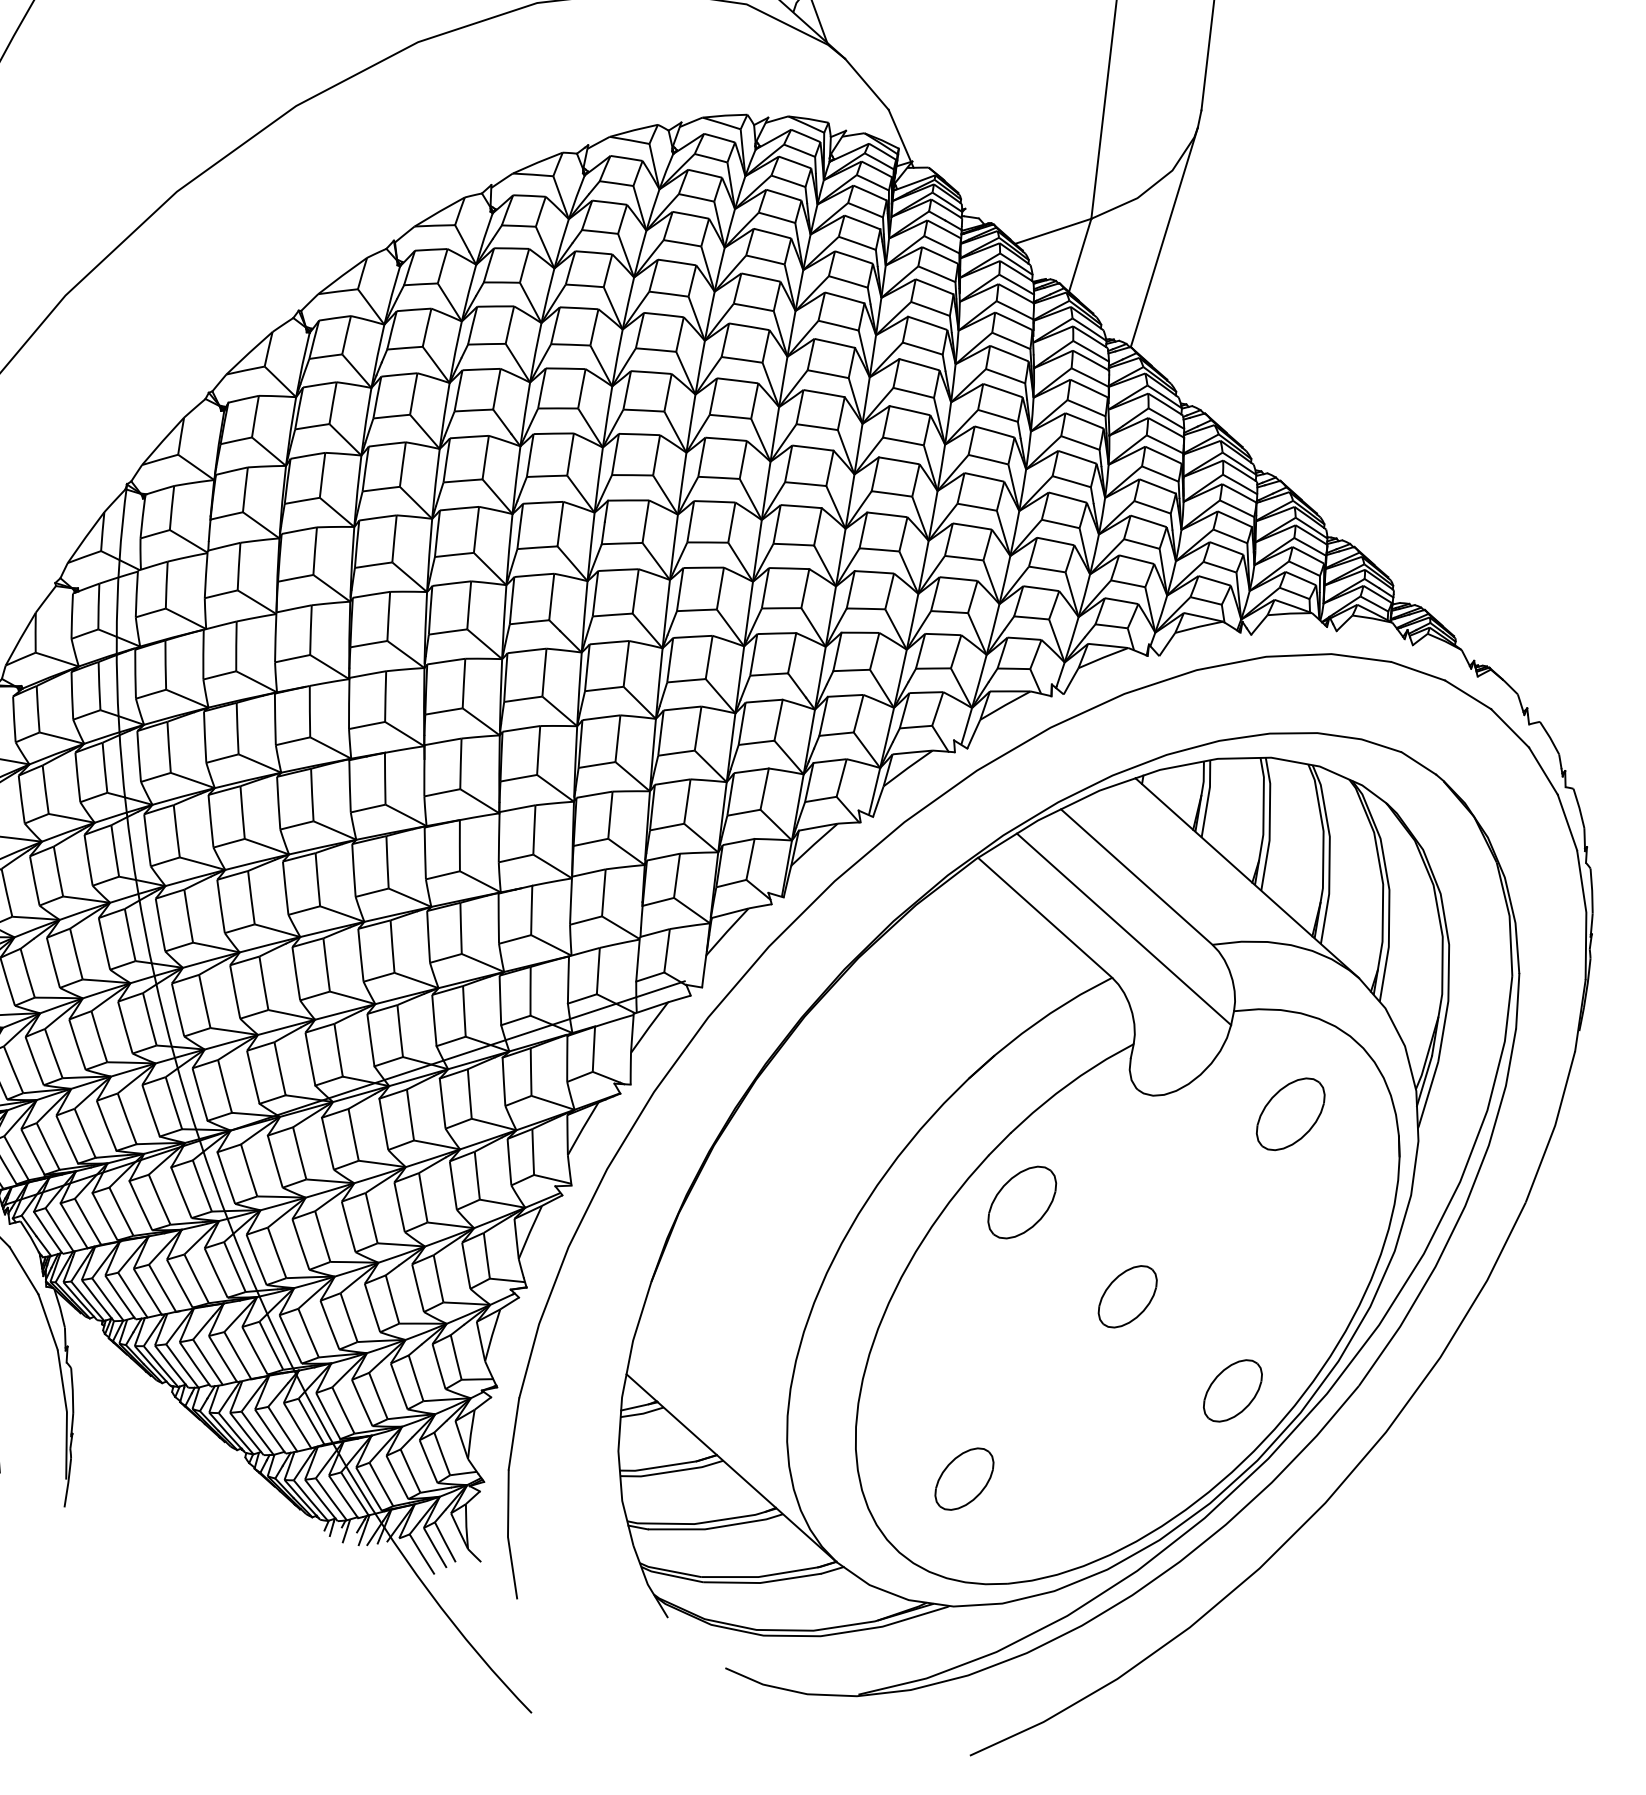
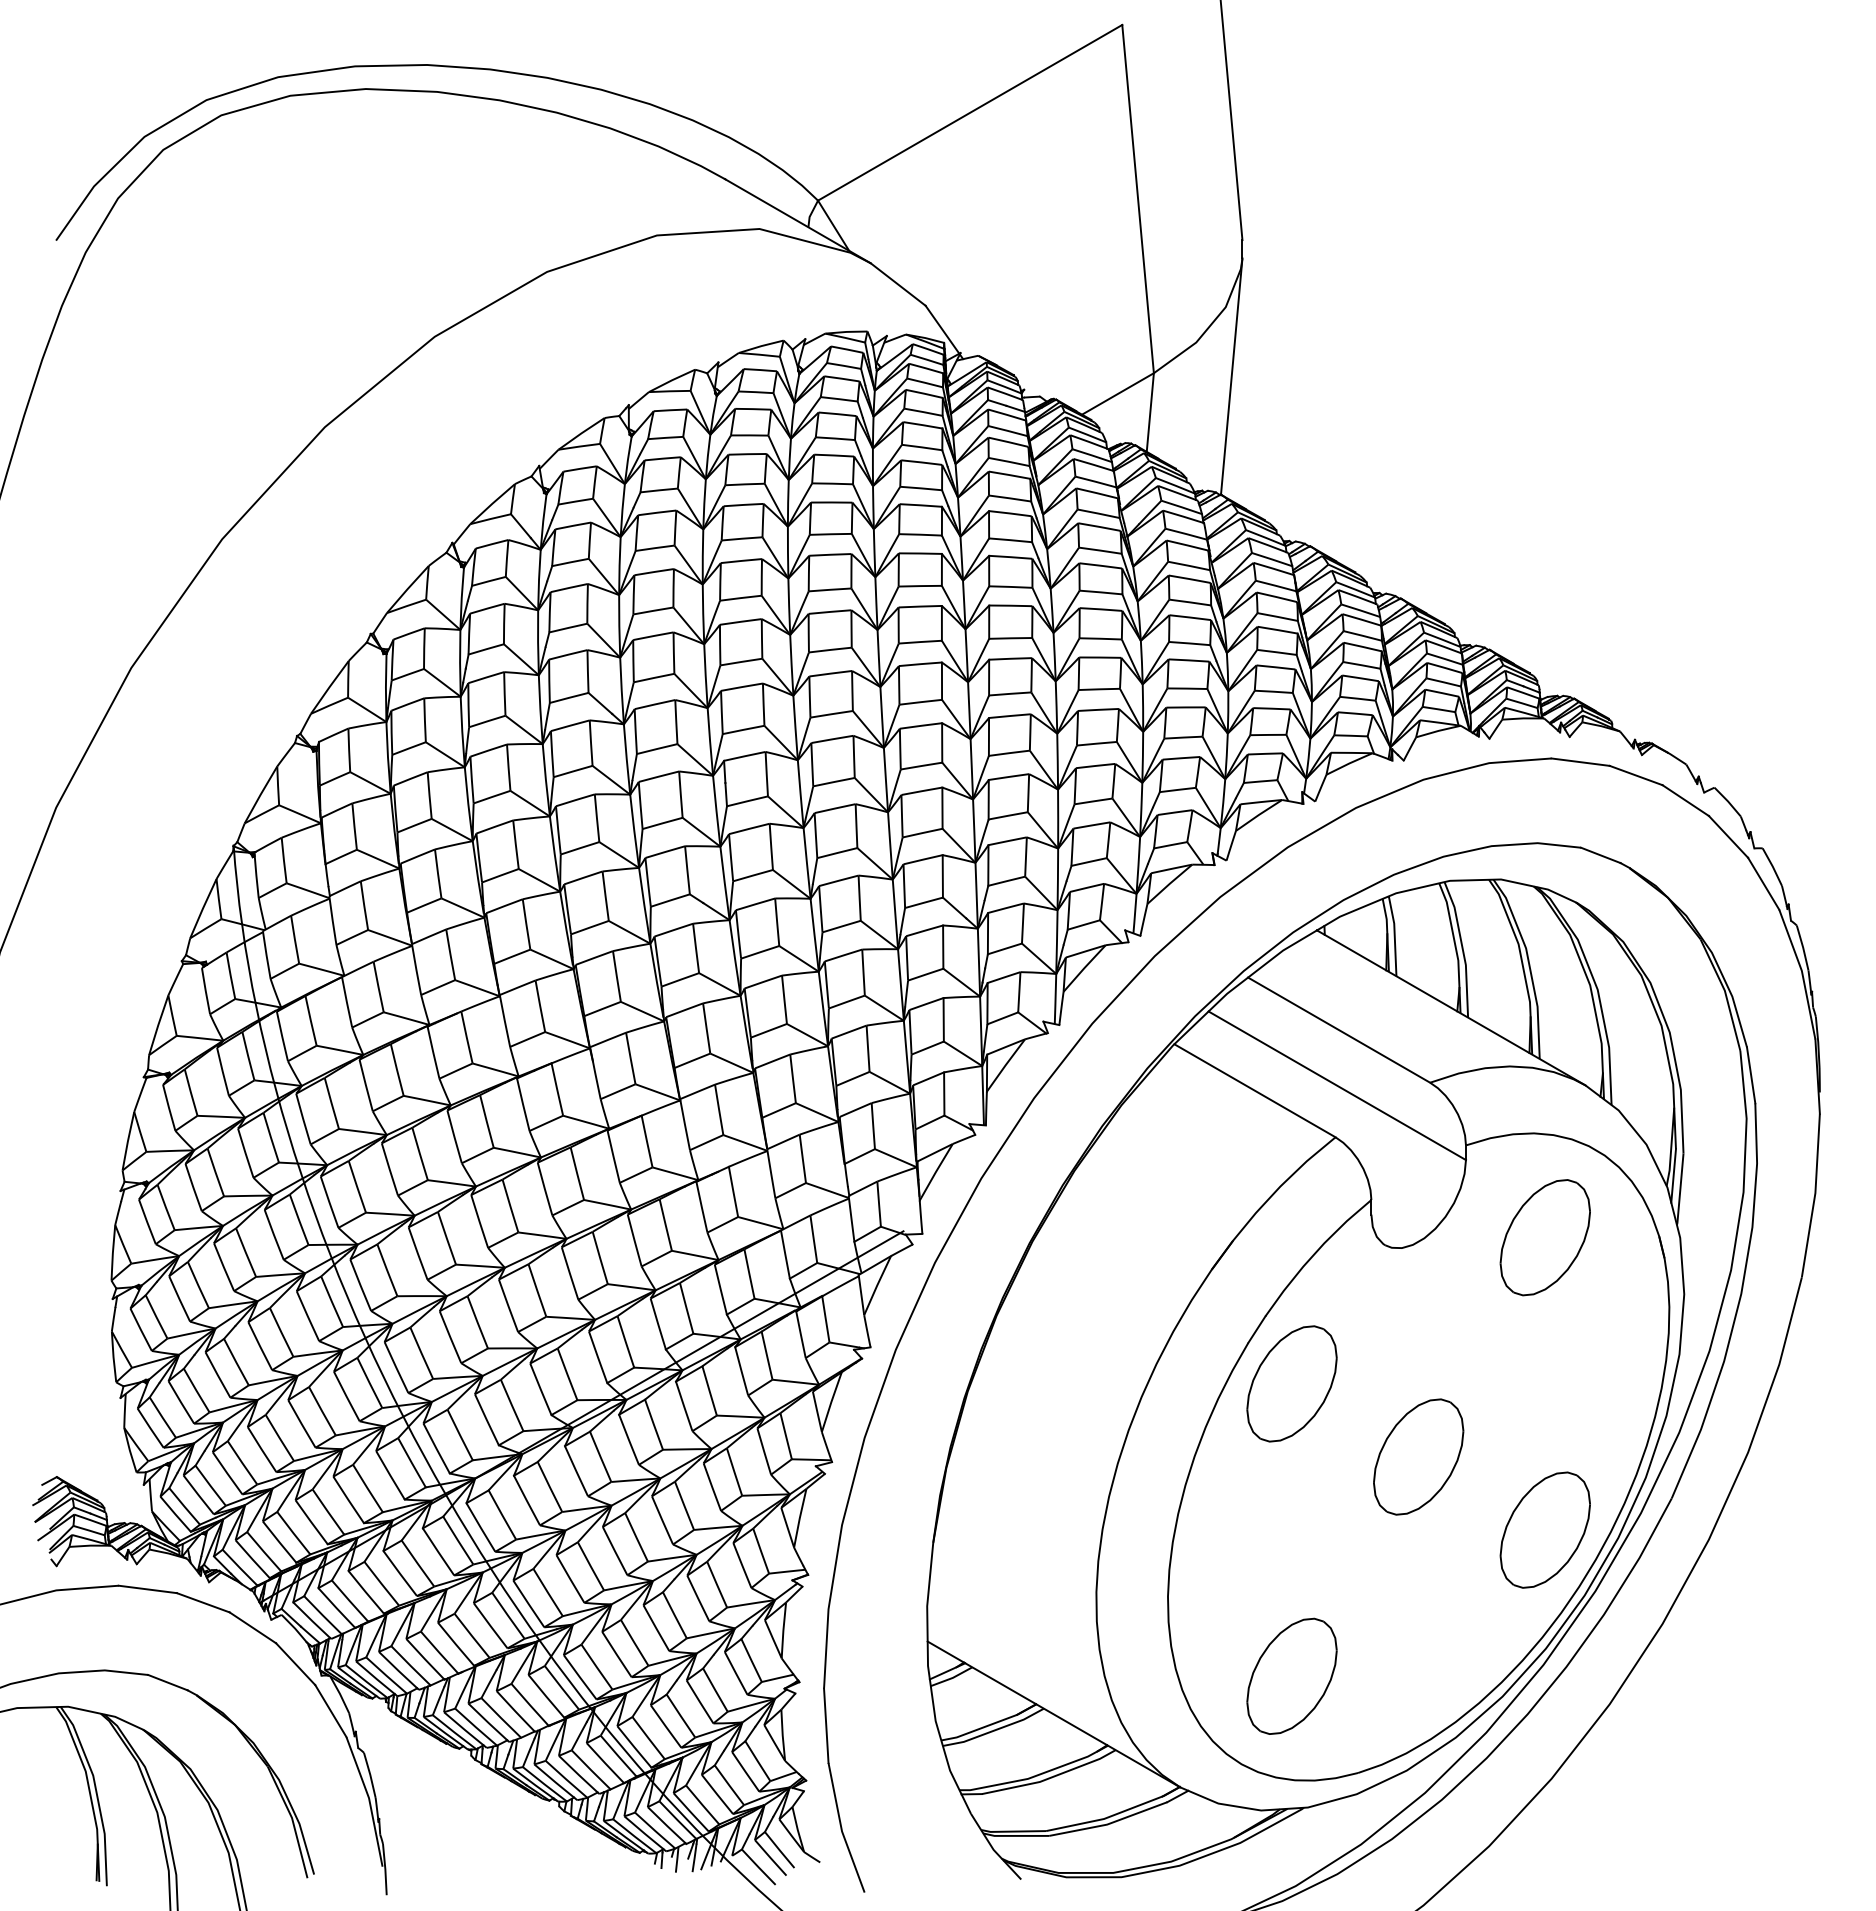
part: (1290, 1113) -> (1544, 1237), size x1.43
part: (1021, 1202) -> (1291, 1383), size x1.43
part: (1127, 1296) -> (1418, 1456), size x1.67
part: (1232, 1390) -> (1544, 1529), size x1.67
part: (964, 1478) -> (1291, 1675), size x1.67

